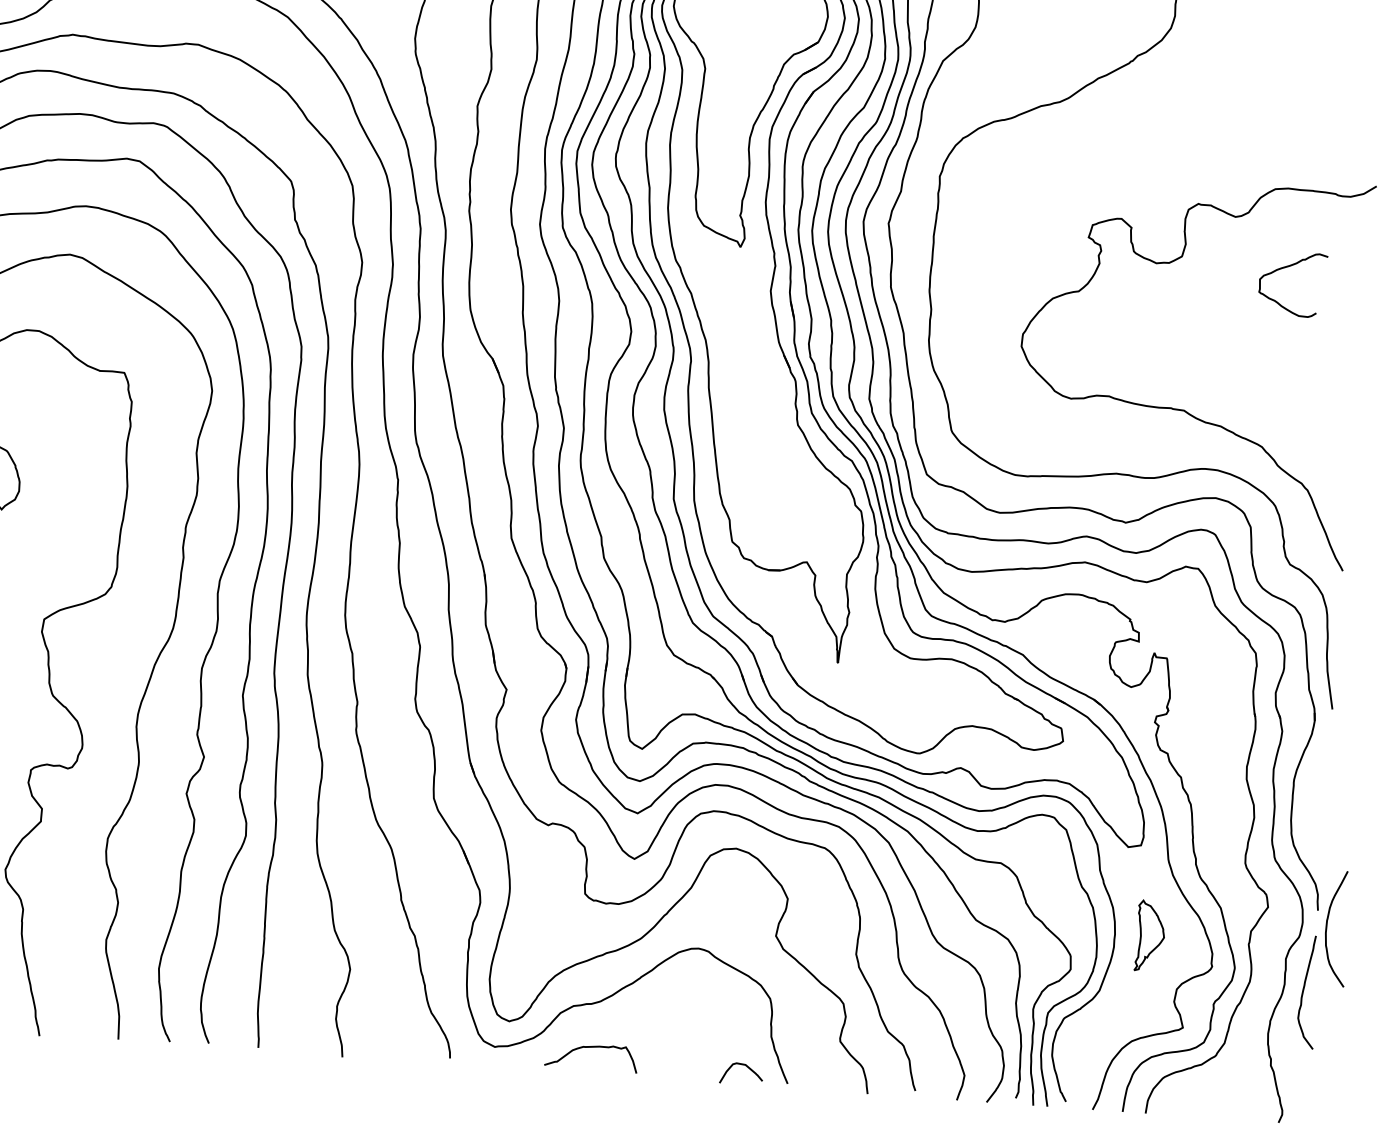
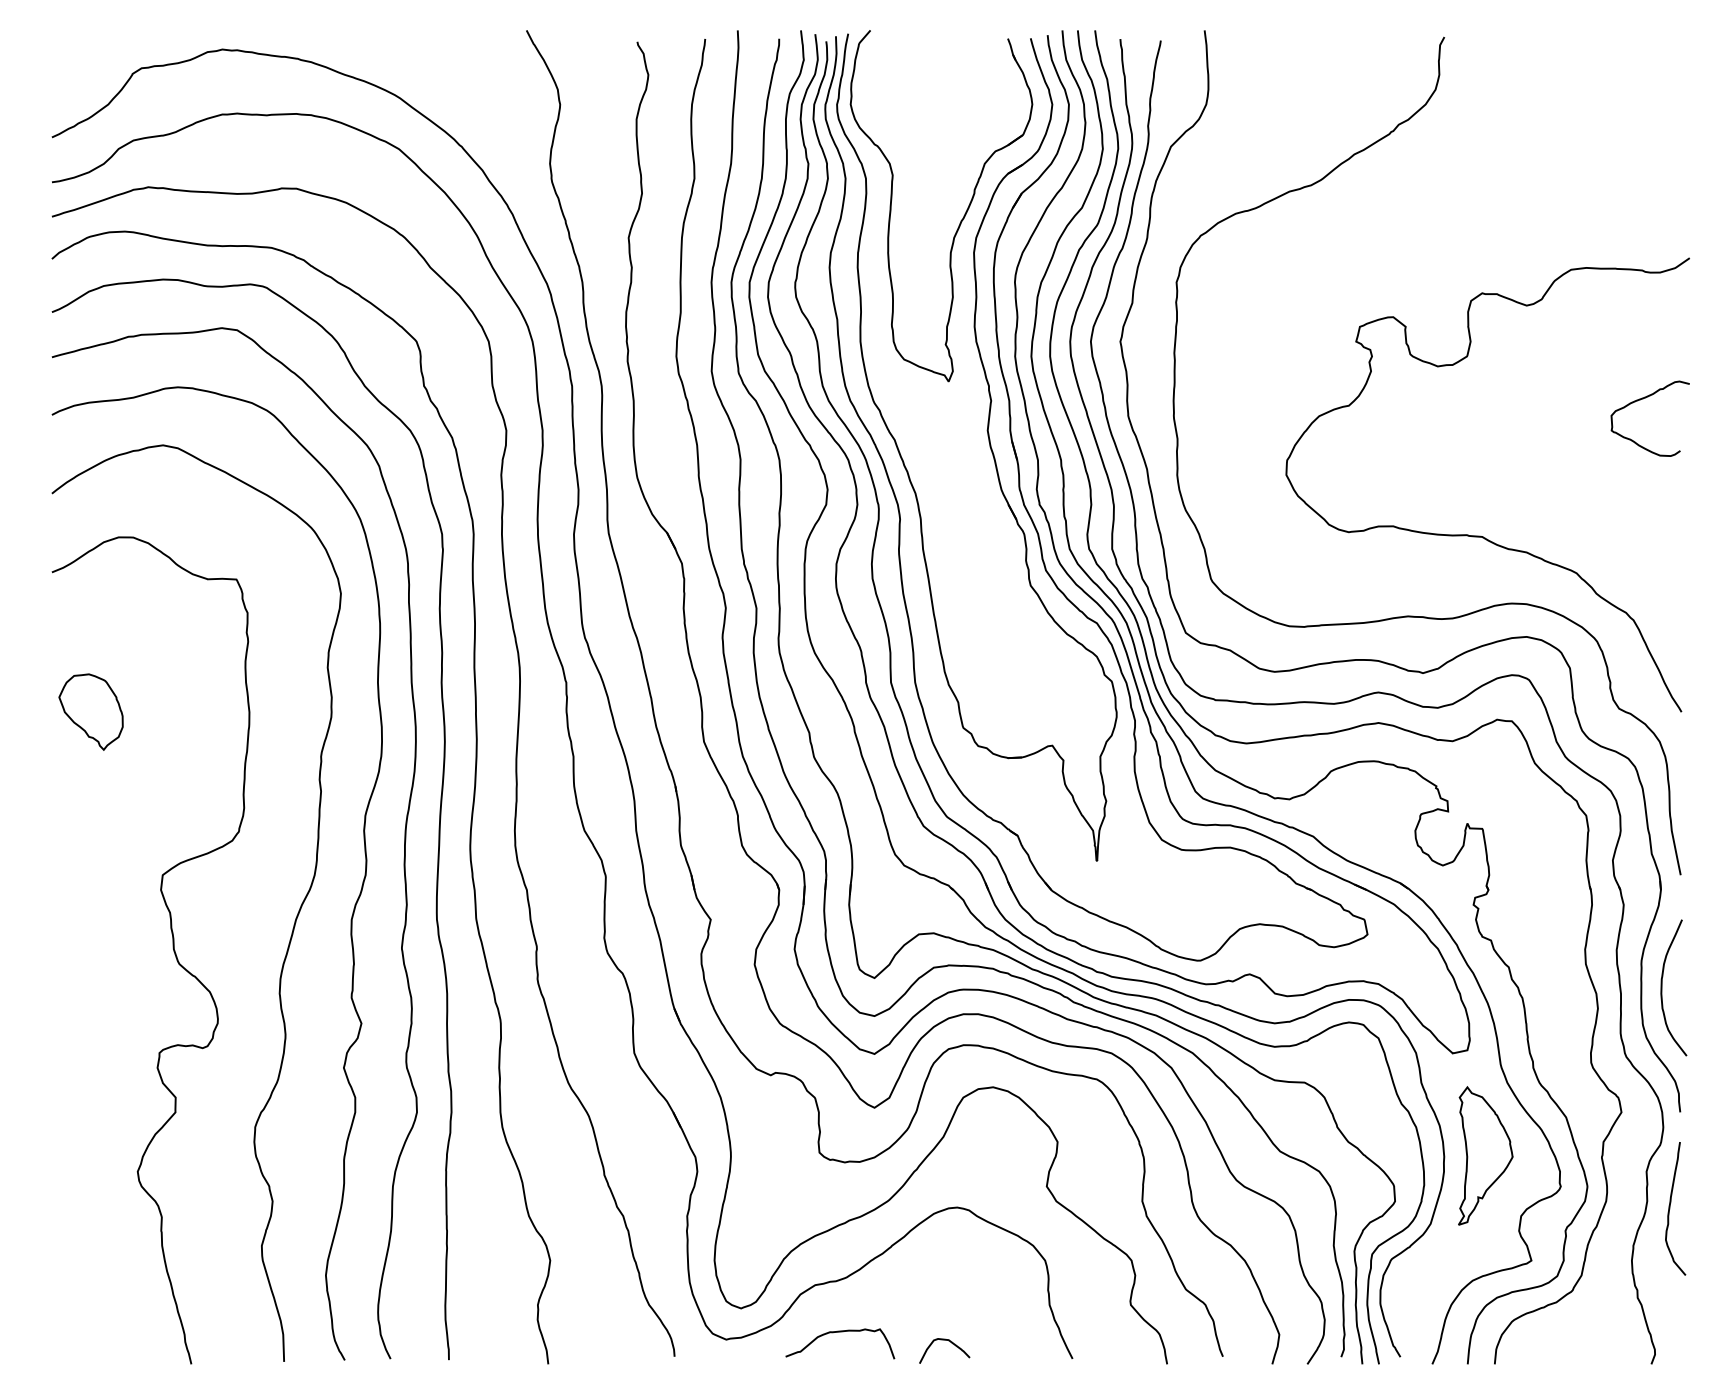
curve: (1288, 267) -> (1643, 399), moved
curve: (1327, 927) -> (1662, 987), moved
part: (1150, 935) -> (1485, 1155), size x1.67
curve: (745, 1066) -> (948, 1341), moved

